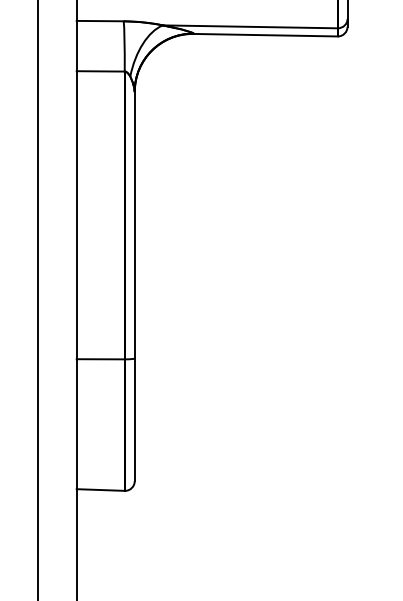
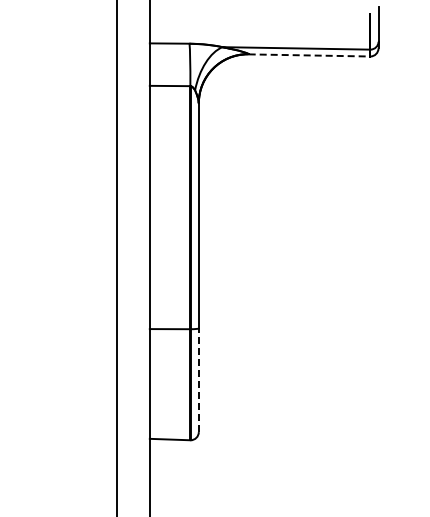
line: (265, 35) -> (309, 55), solid -> dashed
line: (134, 420) -> (198, 380), solid -> dashed

